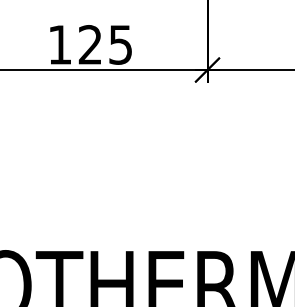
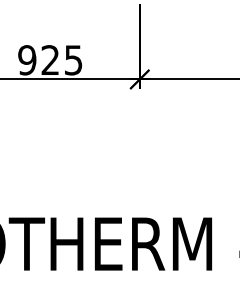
text: (60, 45) -> (27, 60), 125 -> 925

